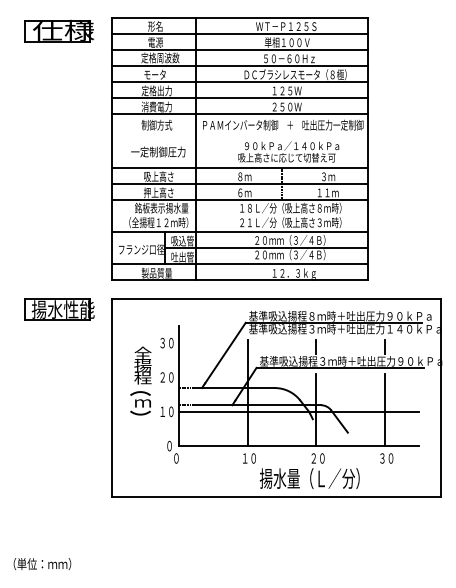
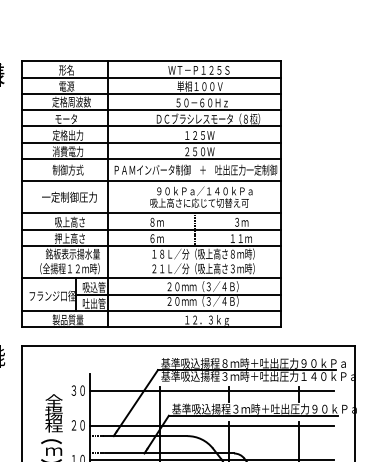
line: (239, 135) -> (151, 180), added
line: (298, 343) -> (211, 391), added
line: (298, 377) -> (211, 425), added

